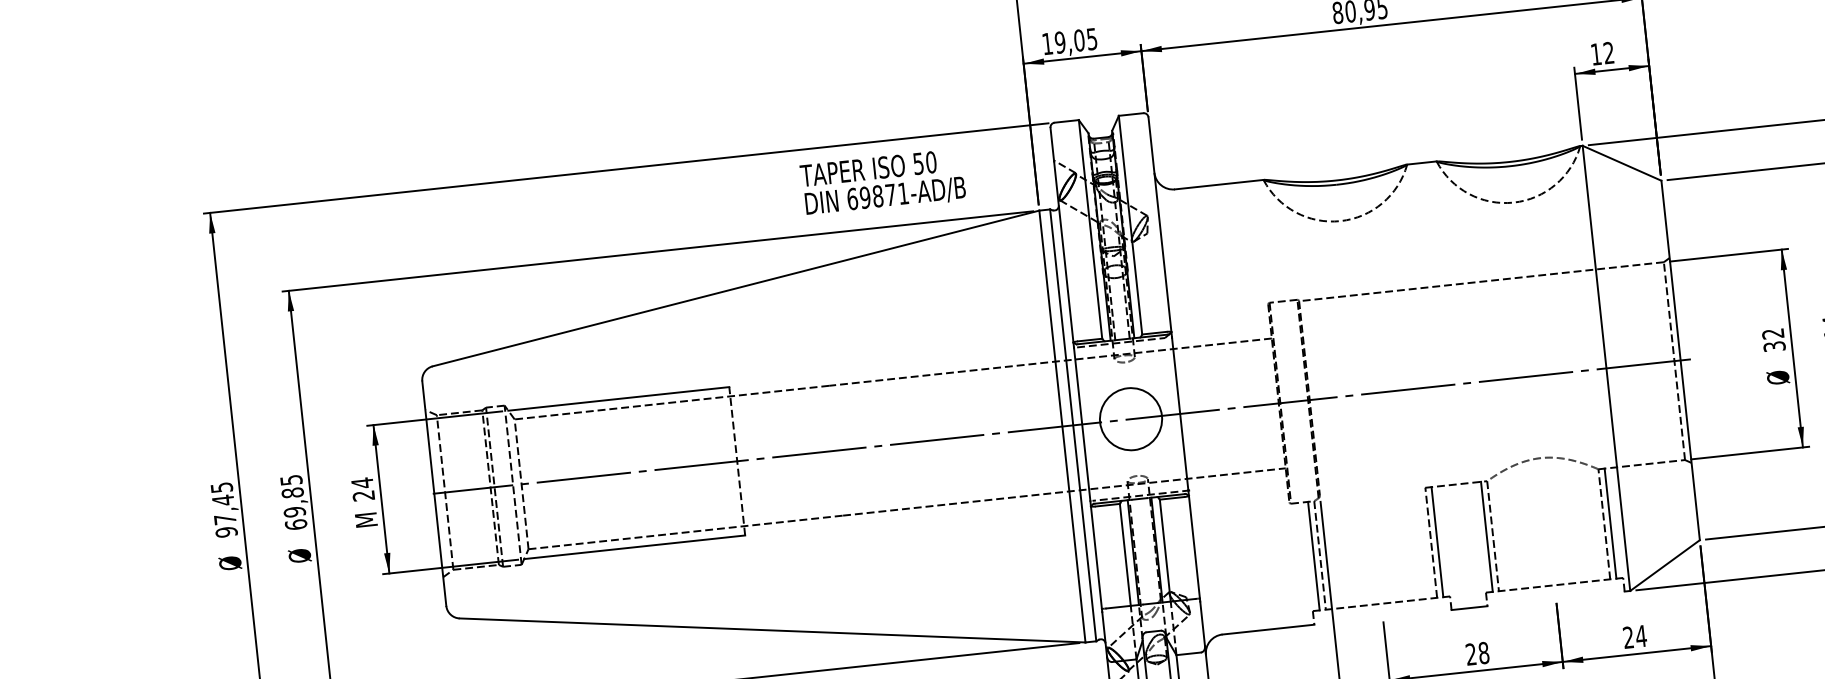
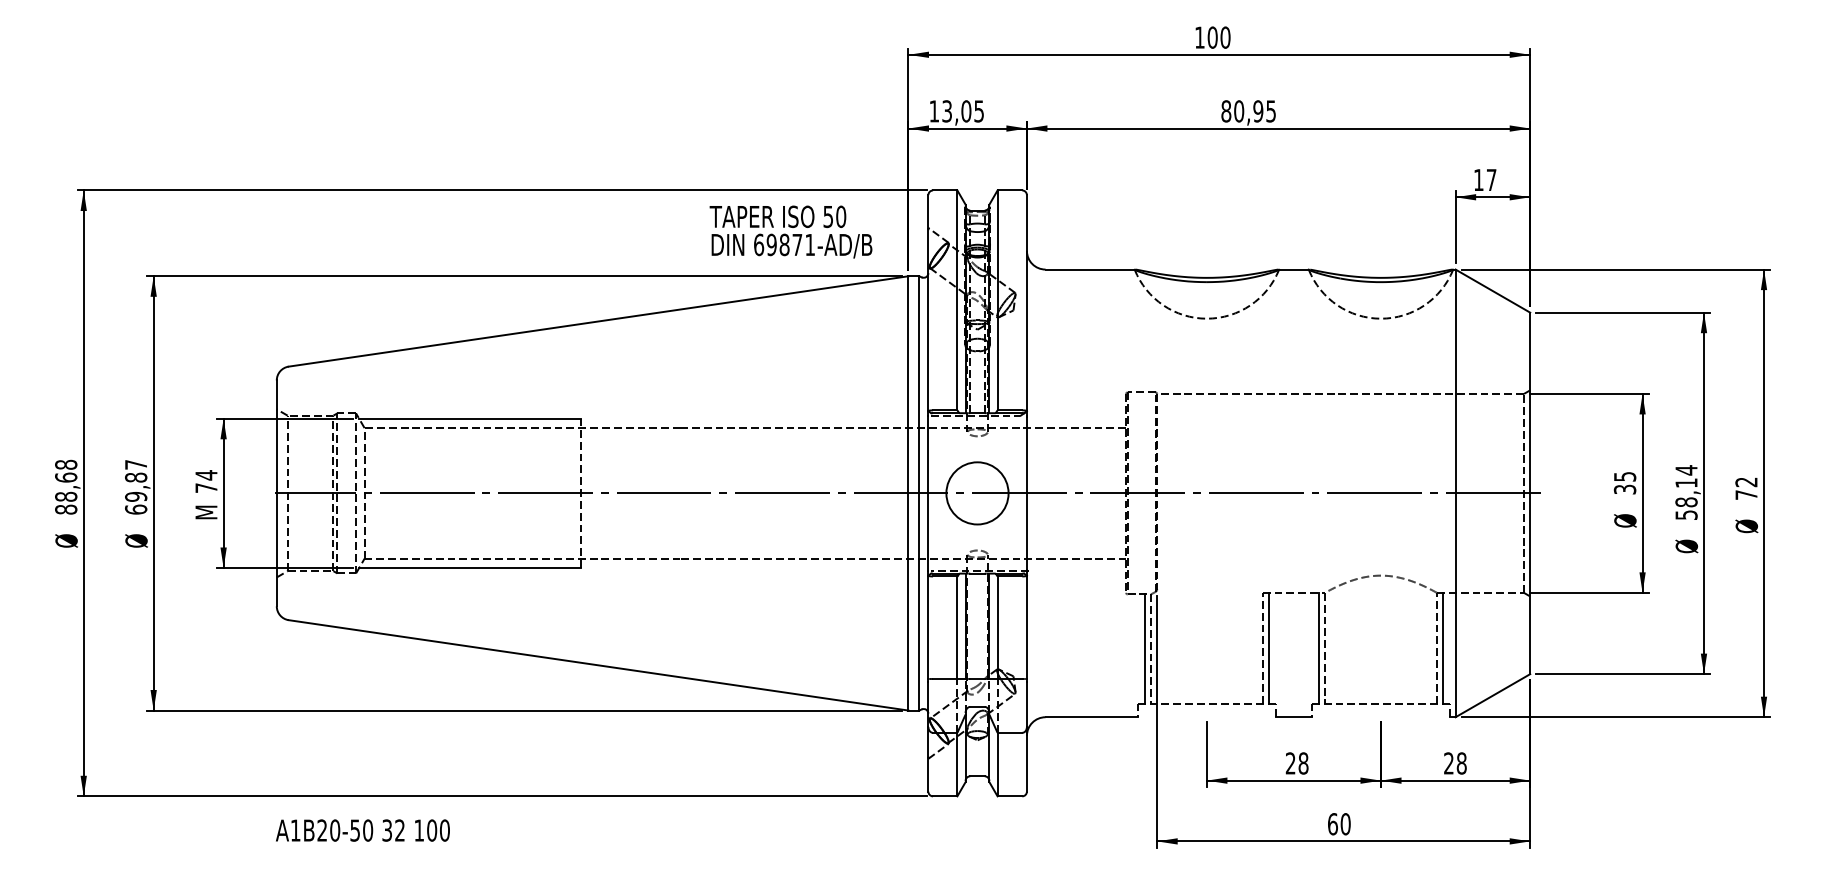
text: (1060, 42) -> (947, 111), 19,05 -> 13,05
text: (1608, 52) -> (1491, 179), 12 -> 17
text: (882, 182) -> (790, 231), moved
text: (1772, 333) -> (1624, 476), 32 -> 35
text: (291, 479) -> (136, 464), 69,85 -> 69,87
text: (363, 495) -> (206, 487), 24 -> 74
text: (224, 509) -> (66, 486), 97,45 -> 88,68
text: (1641, 636) -> (1461, 763), 24 -> 28

